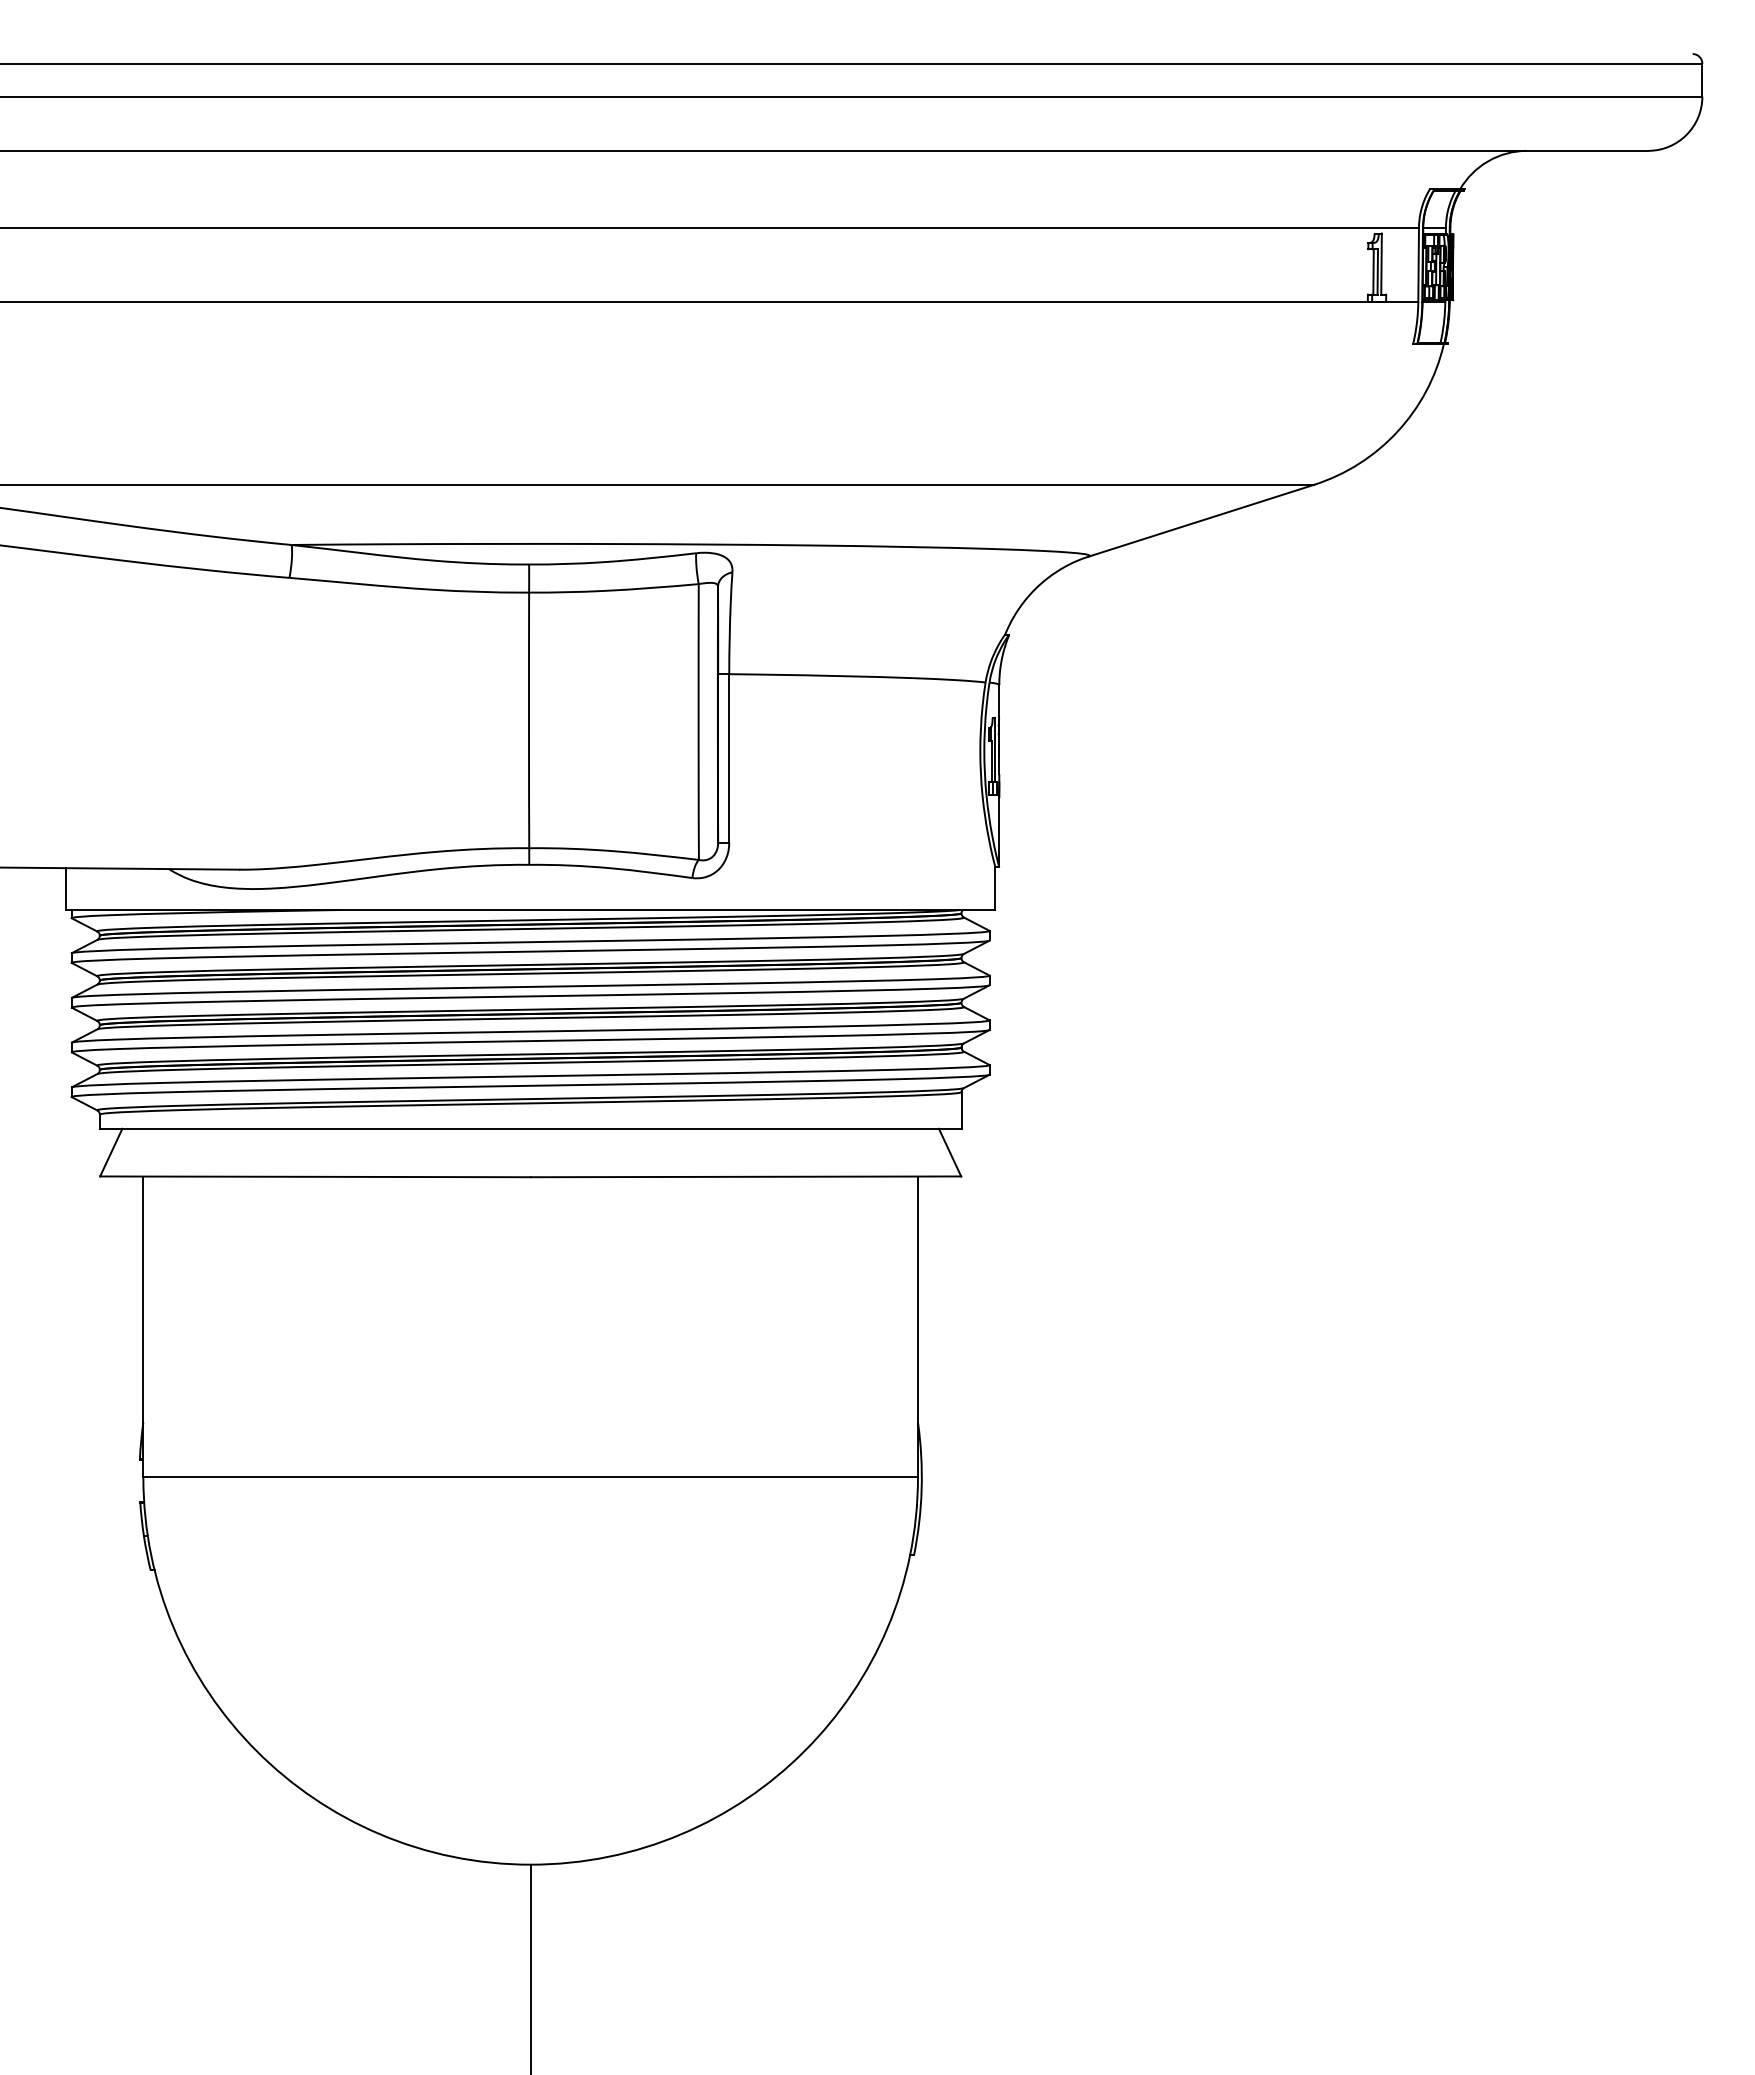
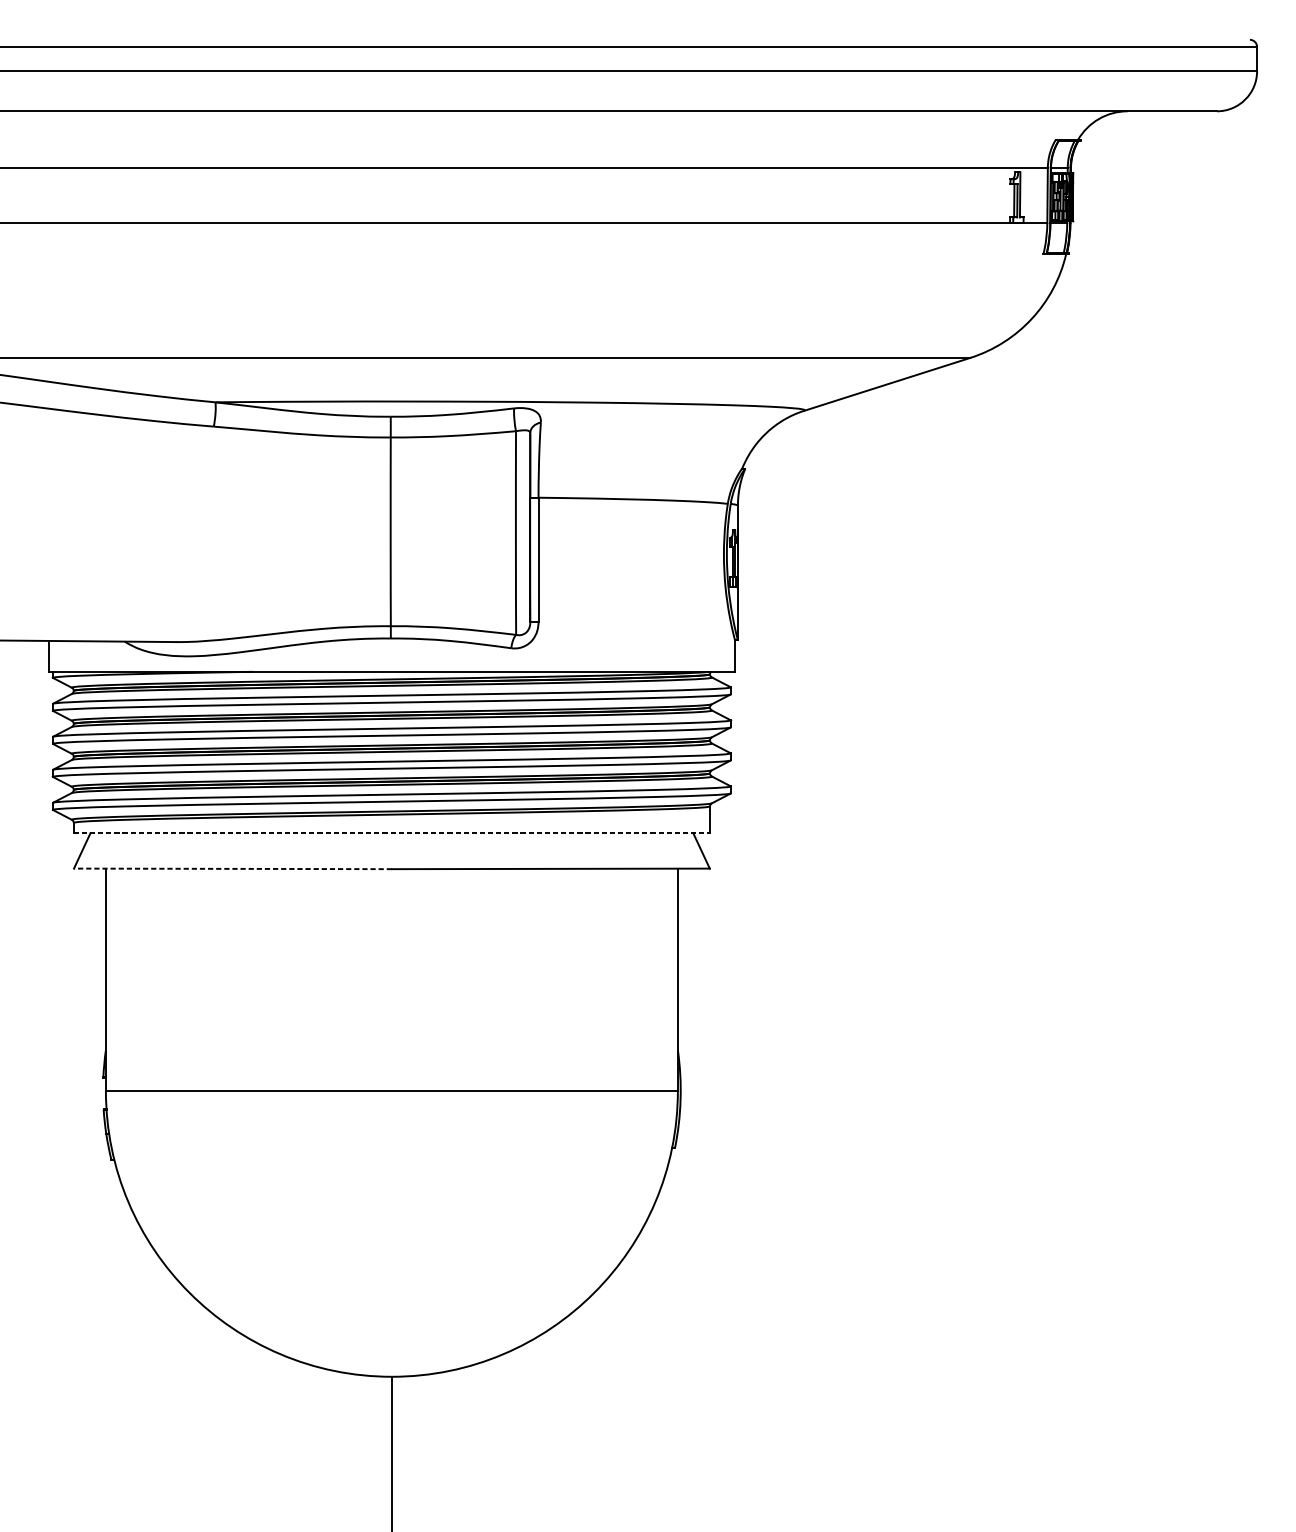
line: (530, 1128) -> (391, 833), solid -> dashed
line: (314, 1176) -> (232, 868), solid -> dashed

